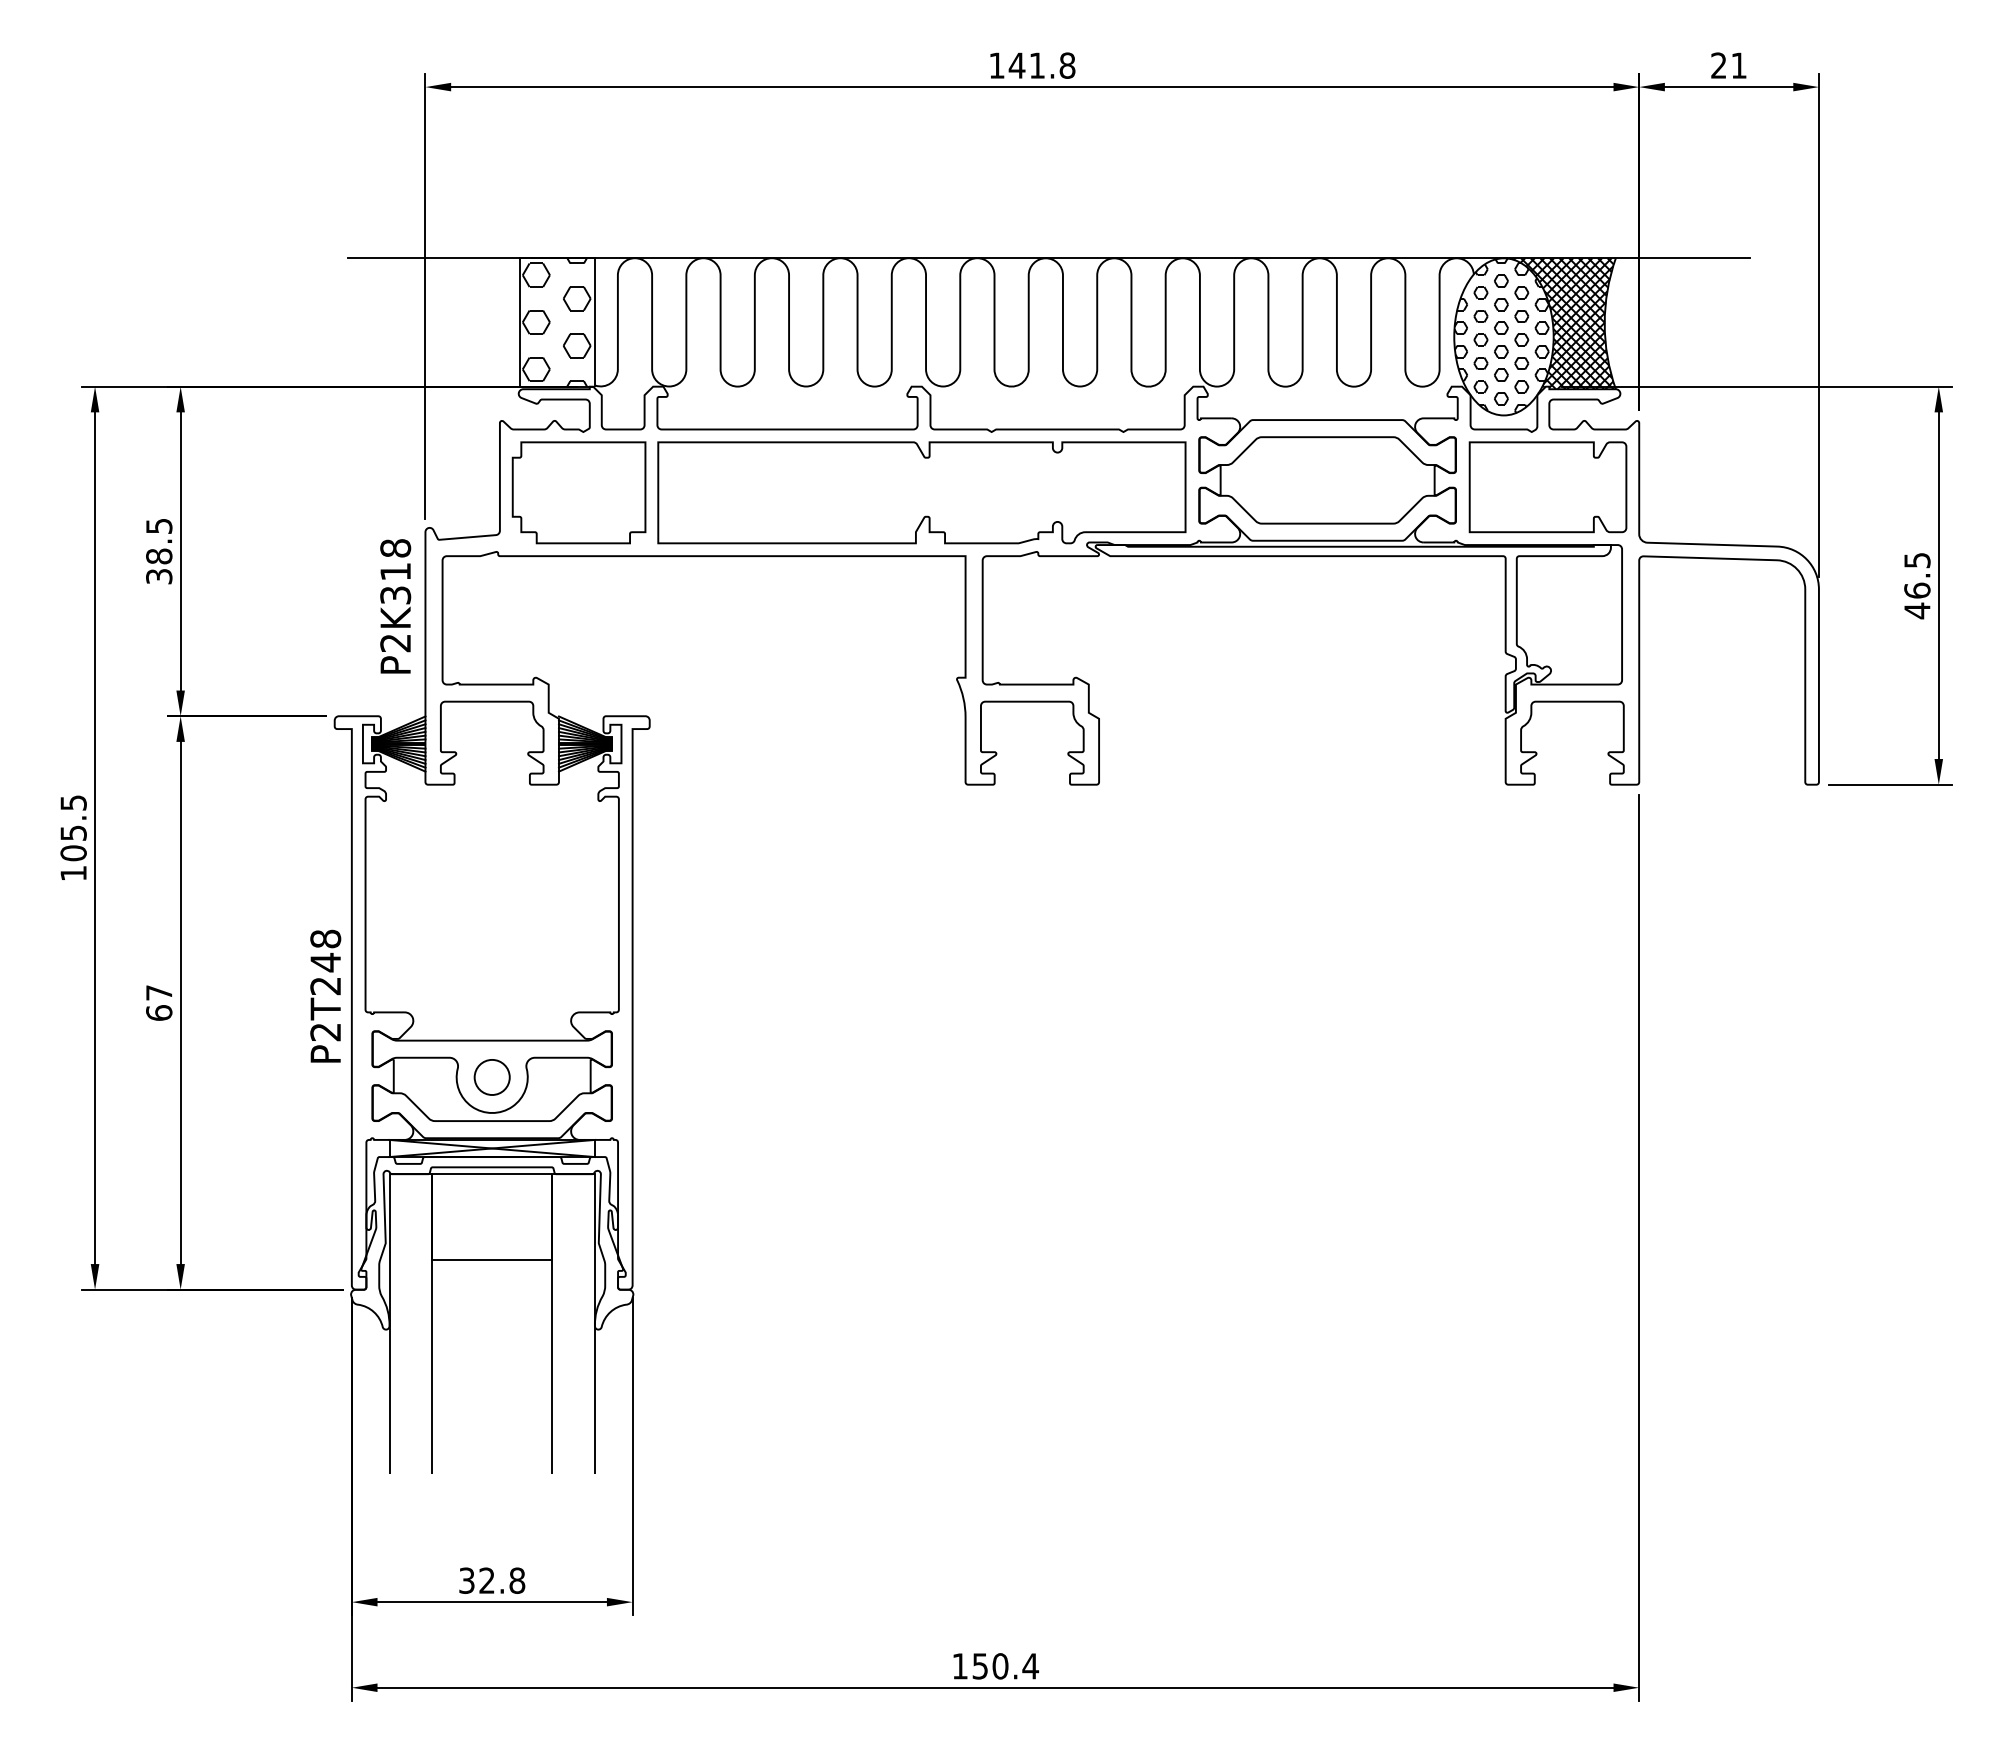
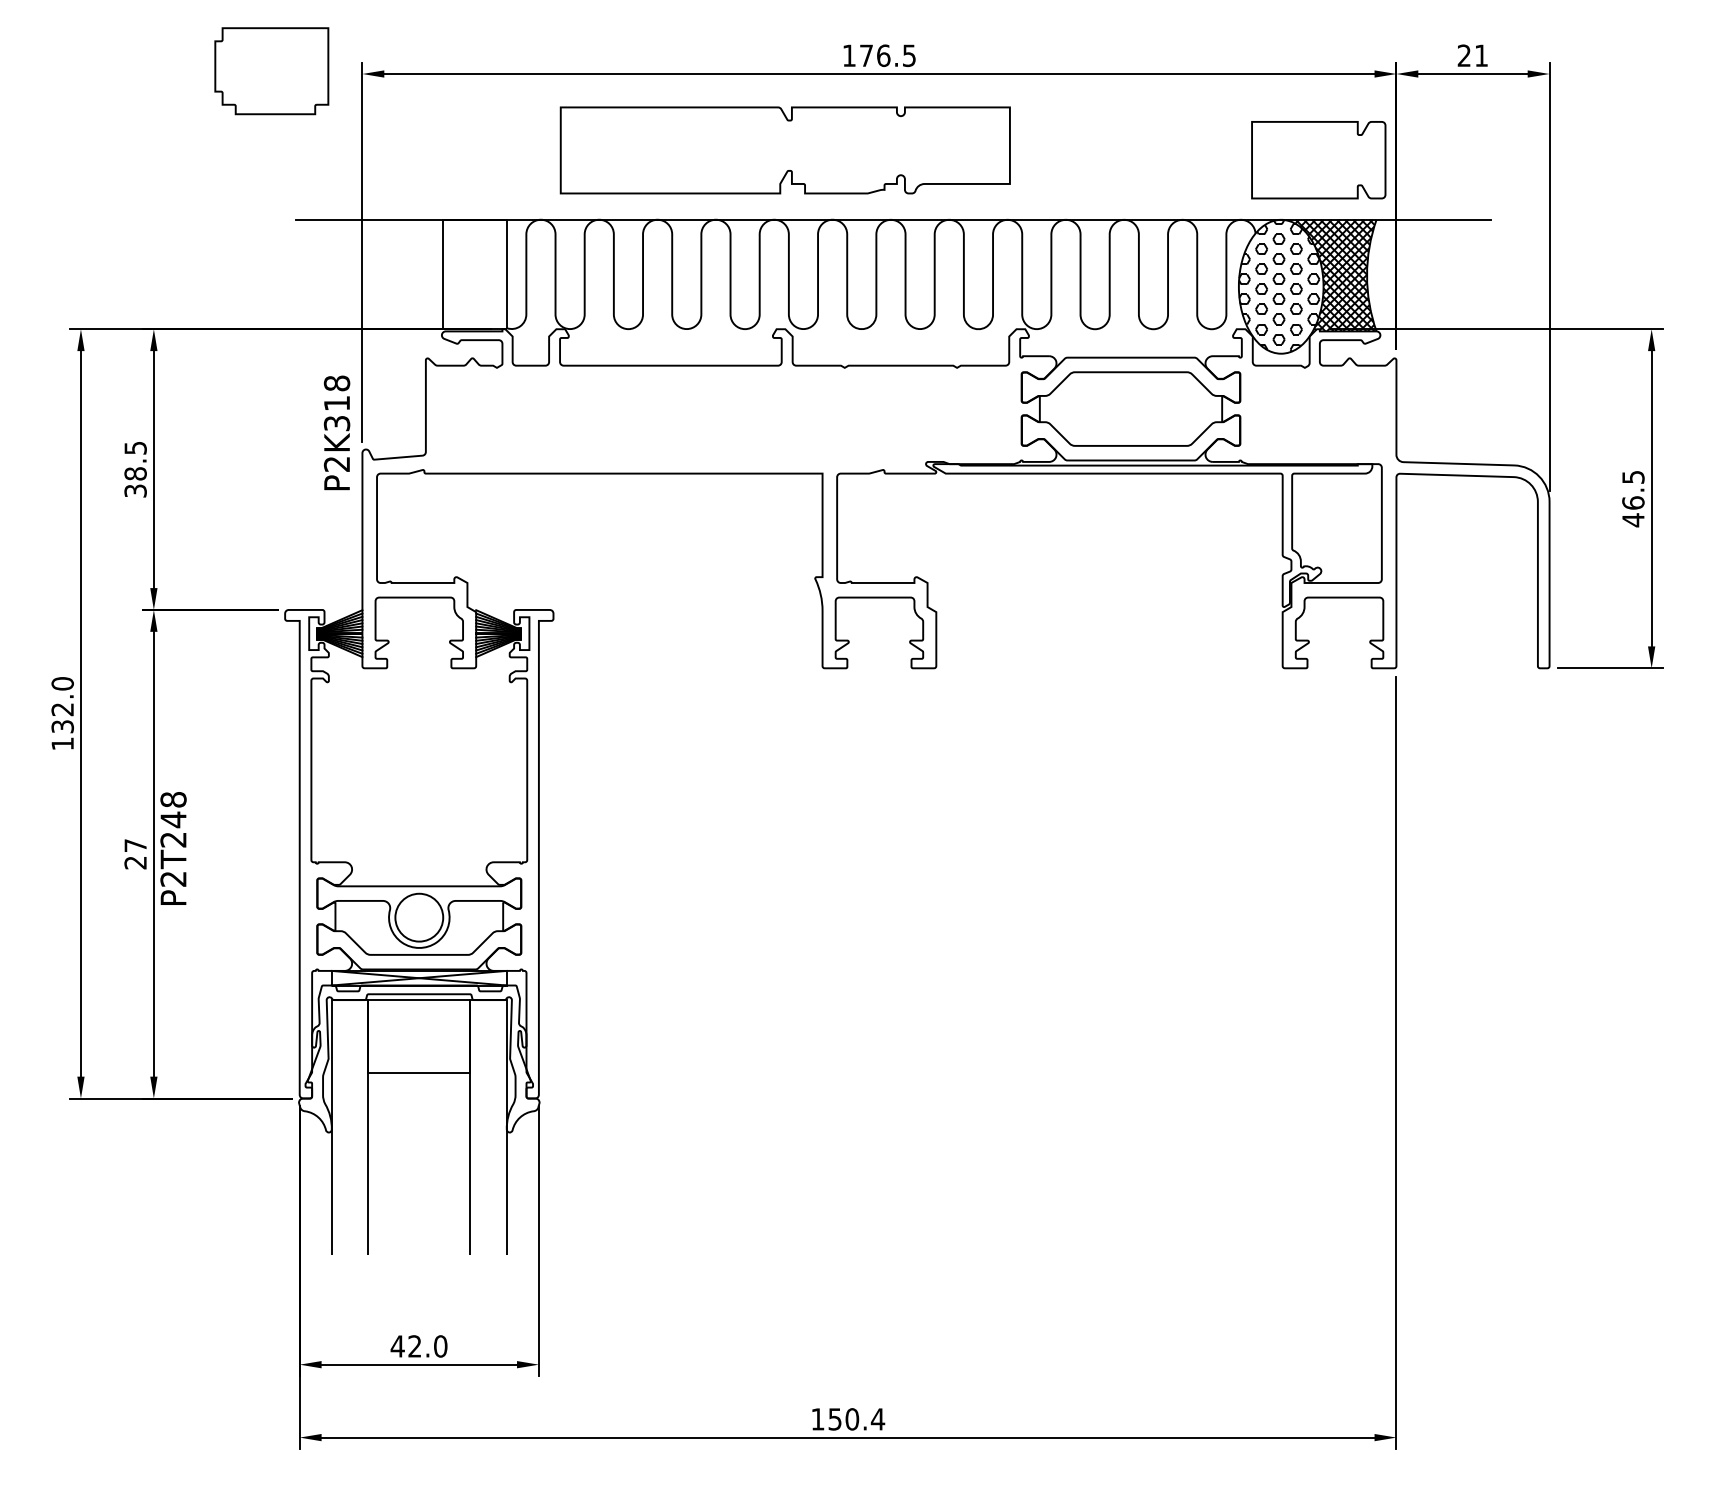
text: (1041, 65) -> (887, 55), 141.8 -> 176.5
hatch: (556, 322) -> (474, 274), removed
part: (1547, 487) -> (1318, 160), moved
part: (578, 492) -> (271, 70), moved
part: (921, 492) -> (785, 150), moved
text: (395, 606) -> (336, 433), moved
text: (73, 828) -> (62, 705), 105.5 -> 132.0
text: (325, 995) -> (173, 847), moved
text: (159, 1012) -> (135, 862), 67 -> 27
circle: (491, 1076) -> (418, 916), size x1.6
text: (491, 1580) -> (418, 1346), 32.8 -> 42.0

